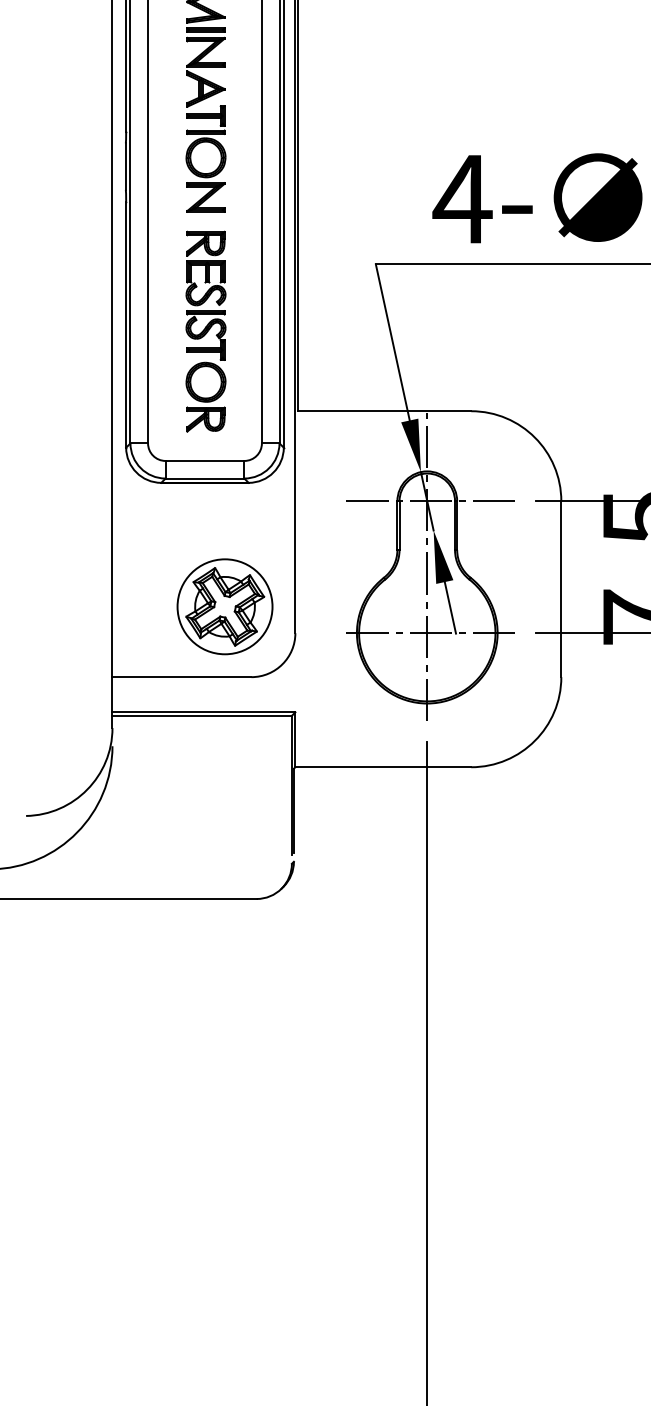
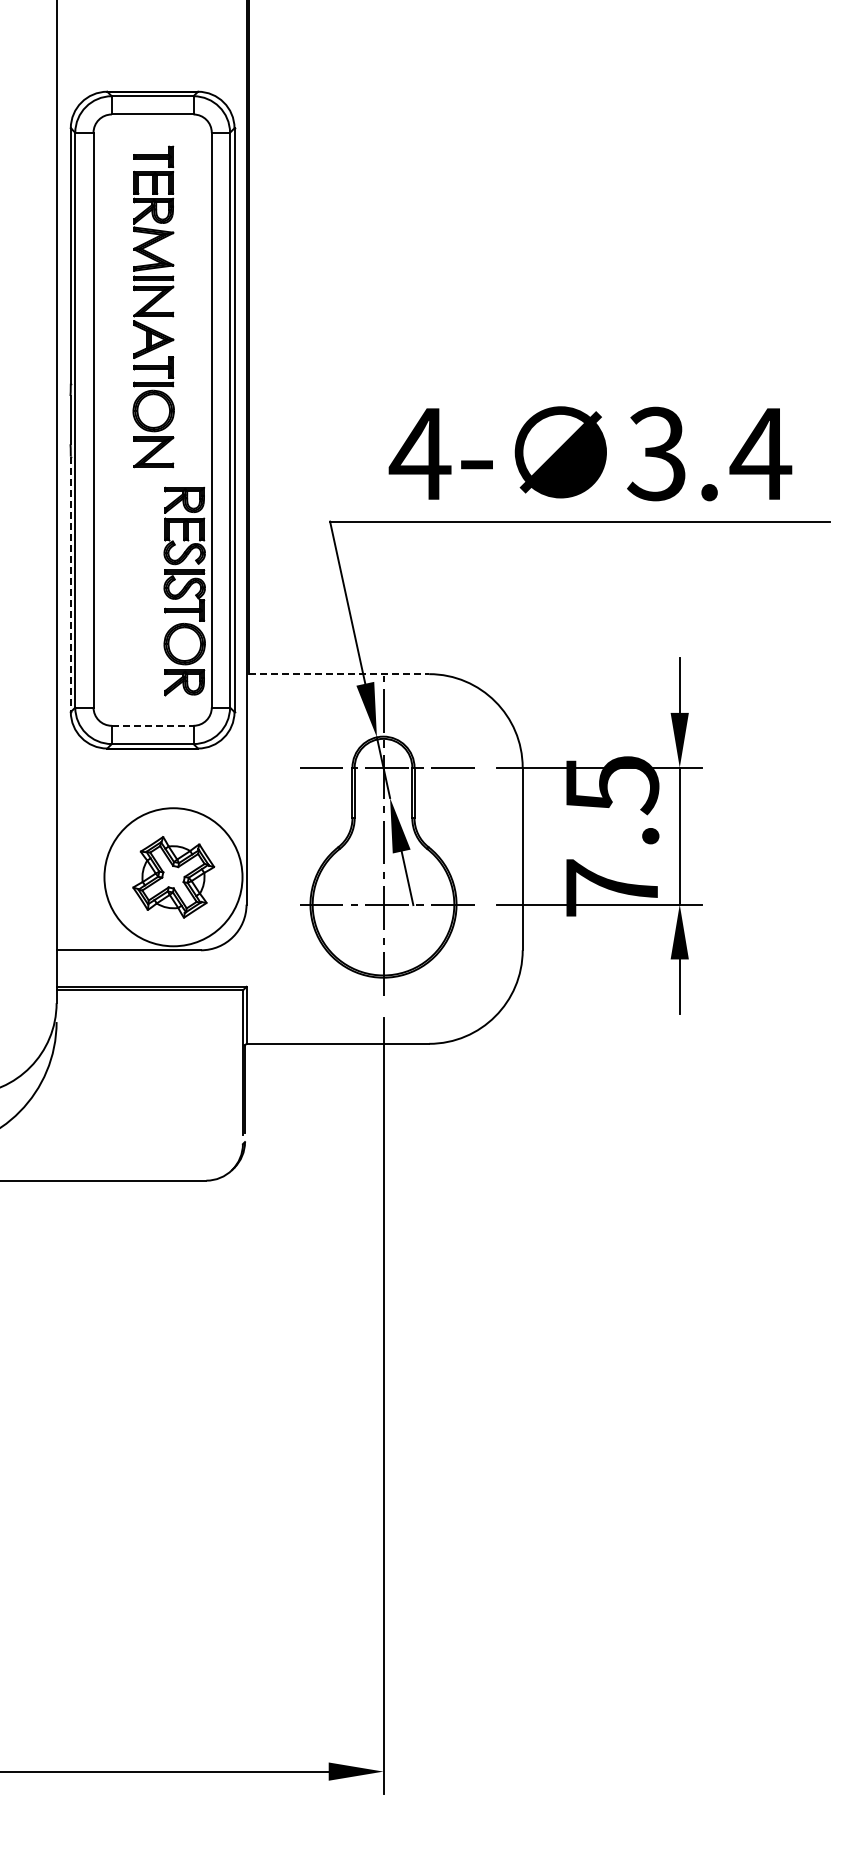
line: (125, 324) -> (70, 584), solid -> dashed
part: (205, 331) -> (184, 591), moved
line: (384, 411) -> (339, 674), solid -> dashed
line: (204, 460) -> (152, 725), solid -> dashed
circle: (225, 606) -> (173, 876), size x1.4

